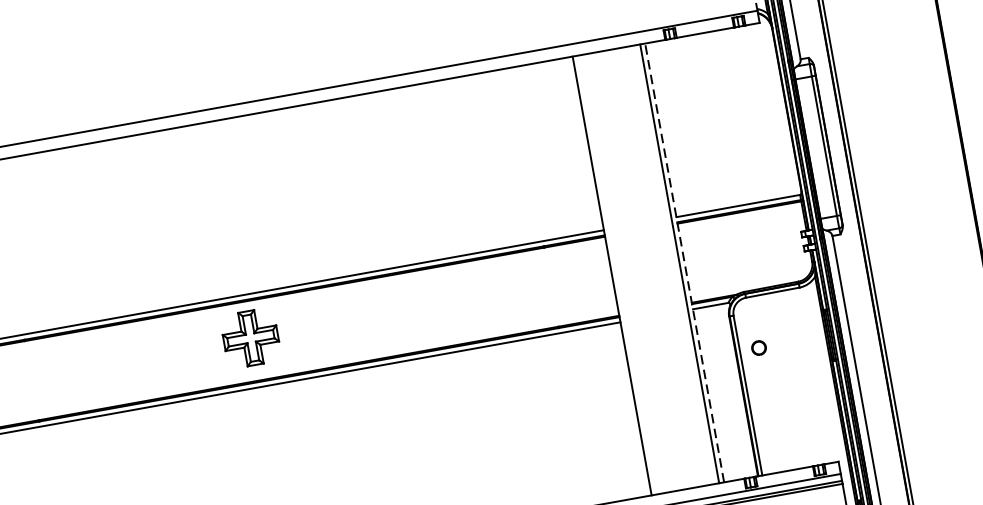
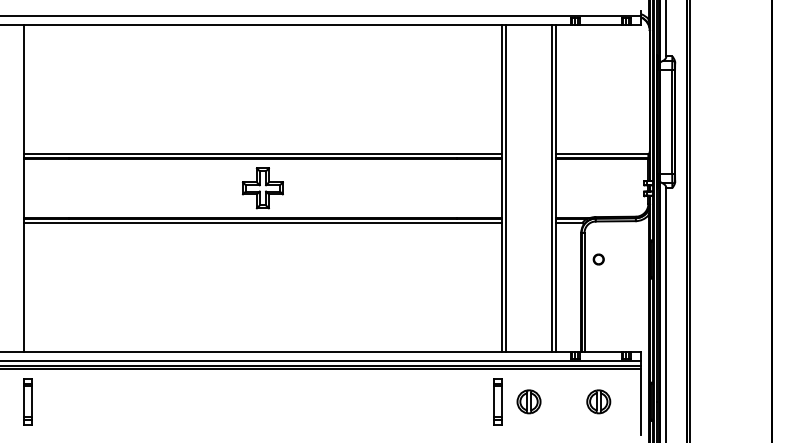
line: (685, 262) -> (556, 188), dashed -> solid
line: (616, 275) -> (505, 188), added
part: (250, 338) -> (262, 188), moved

